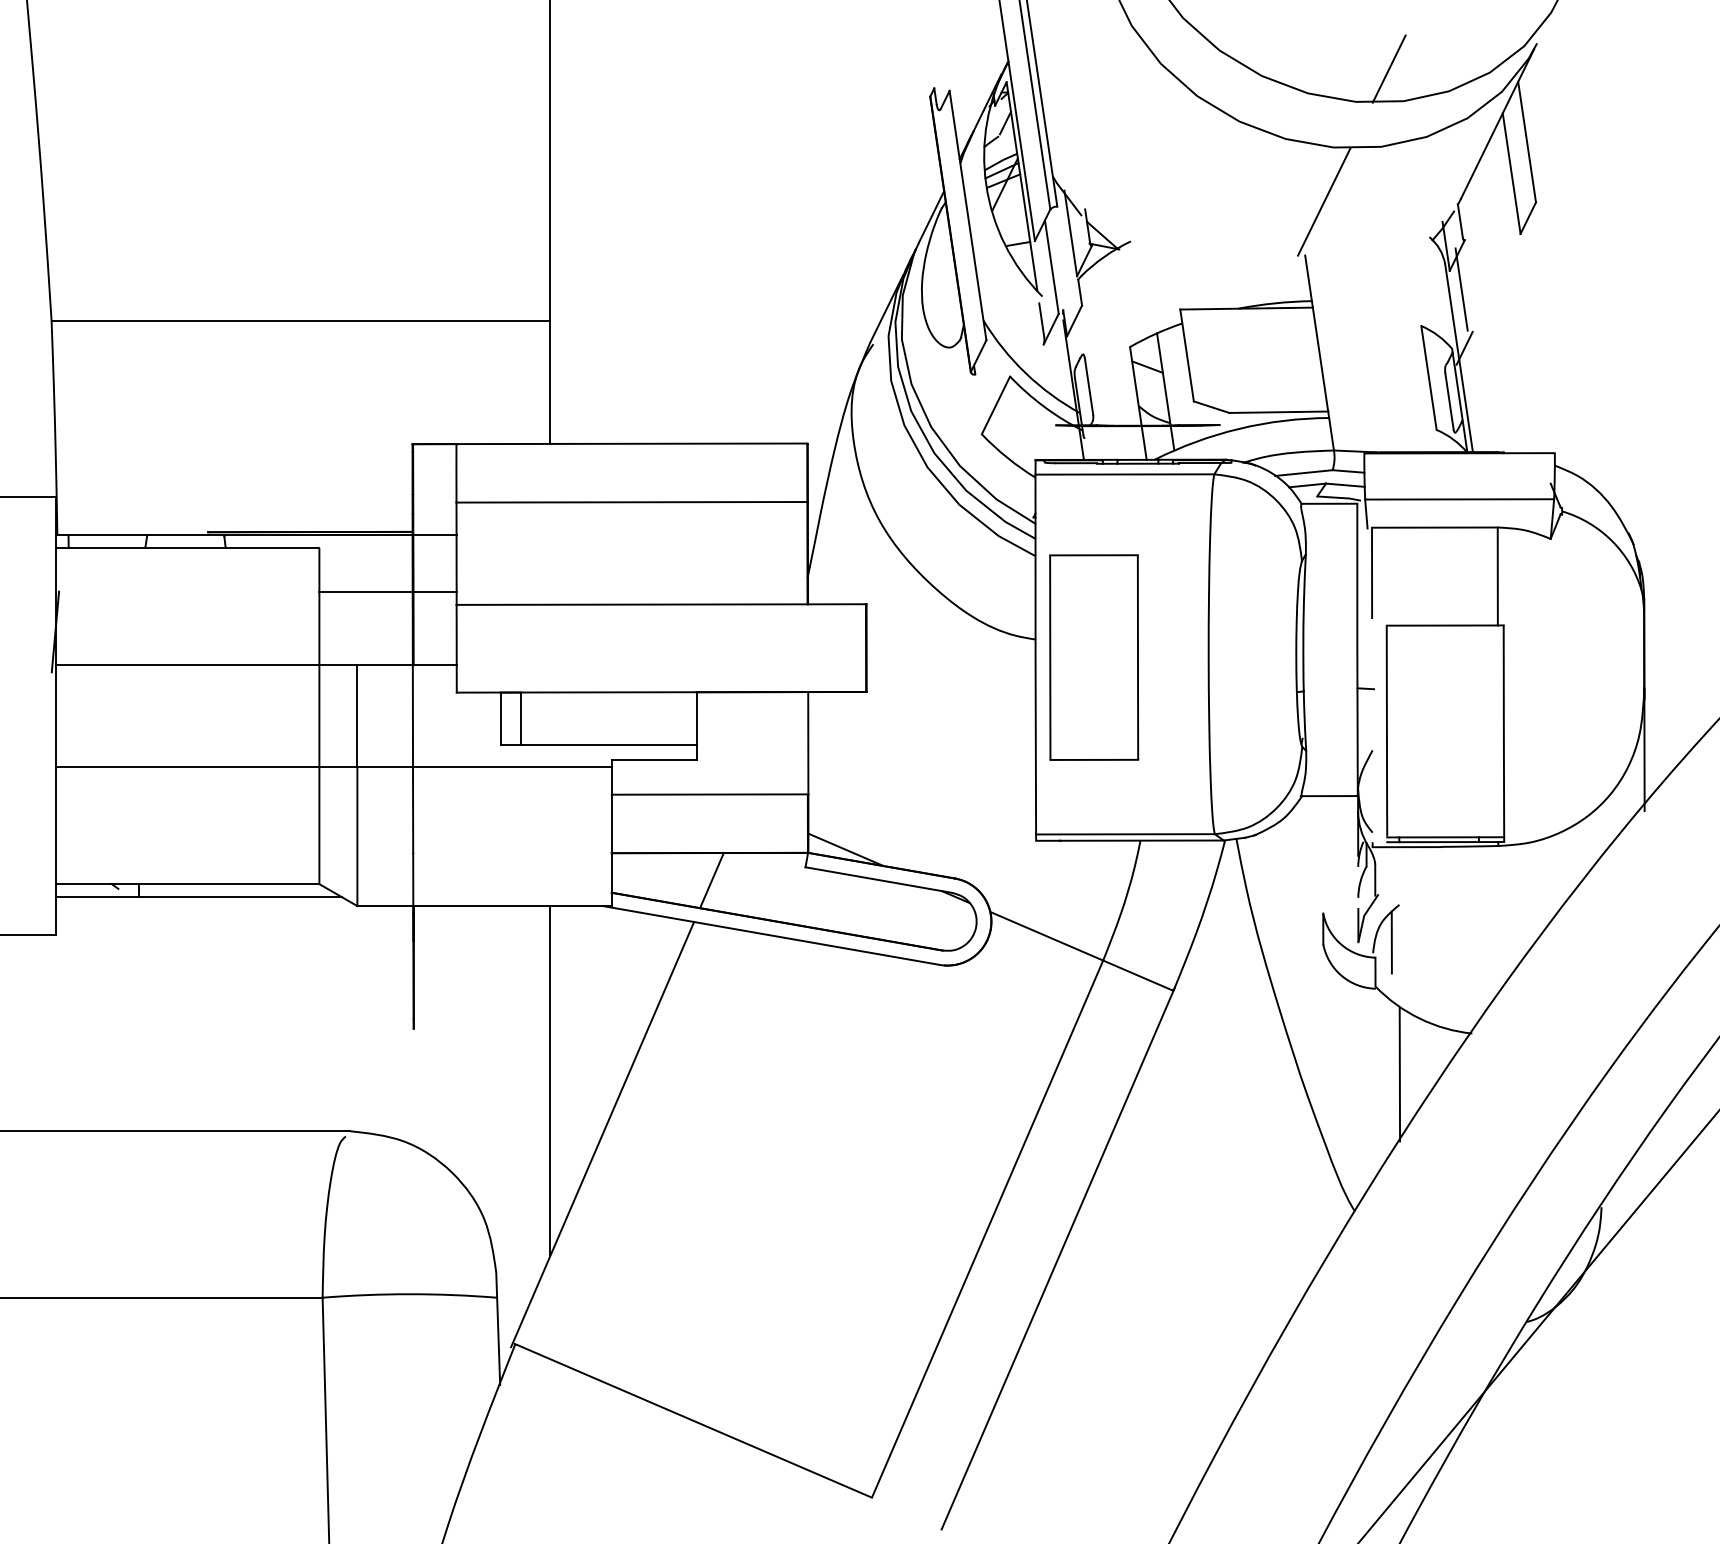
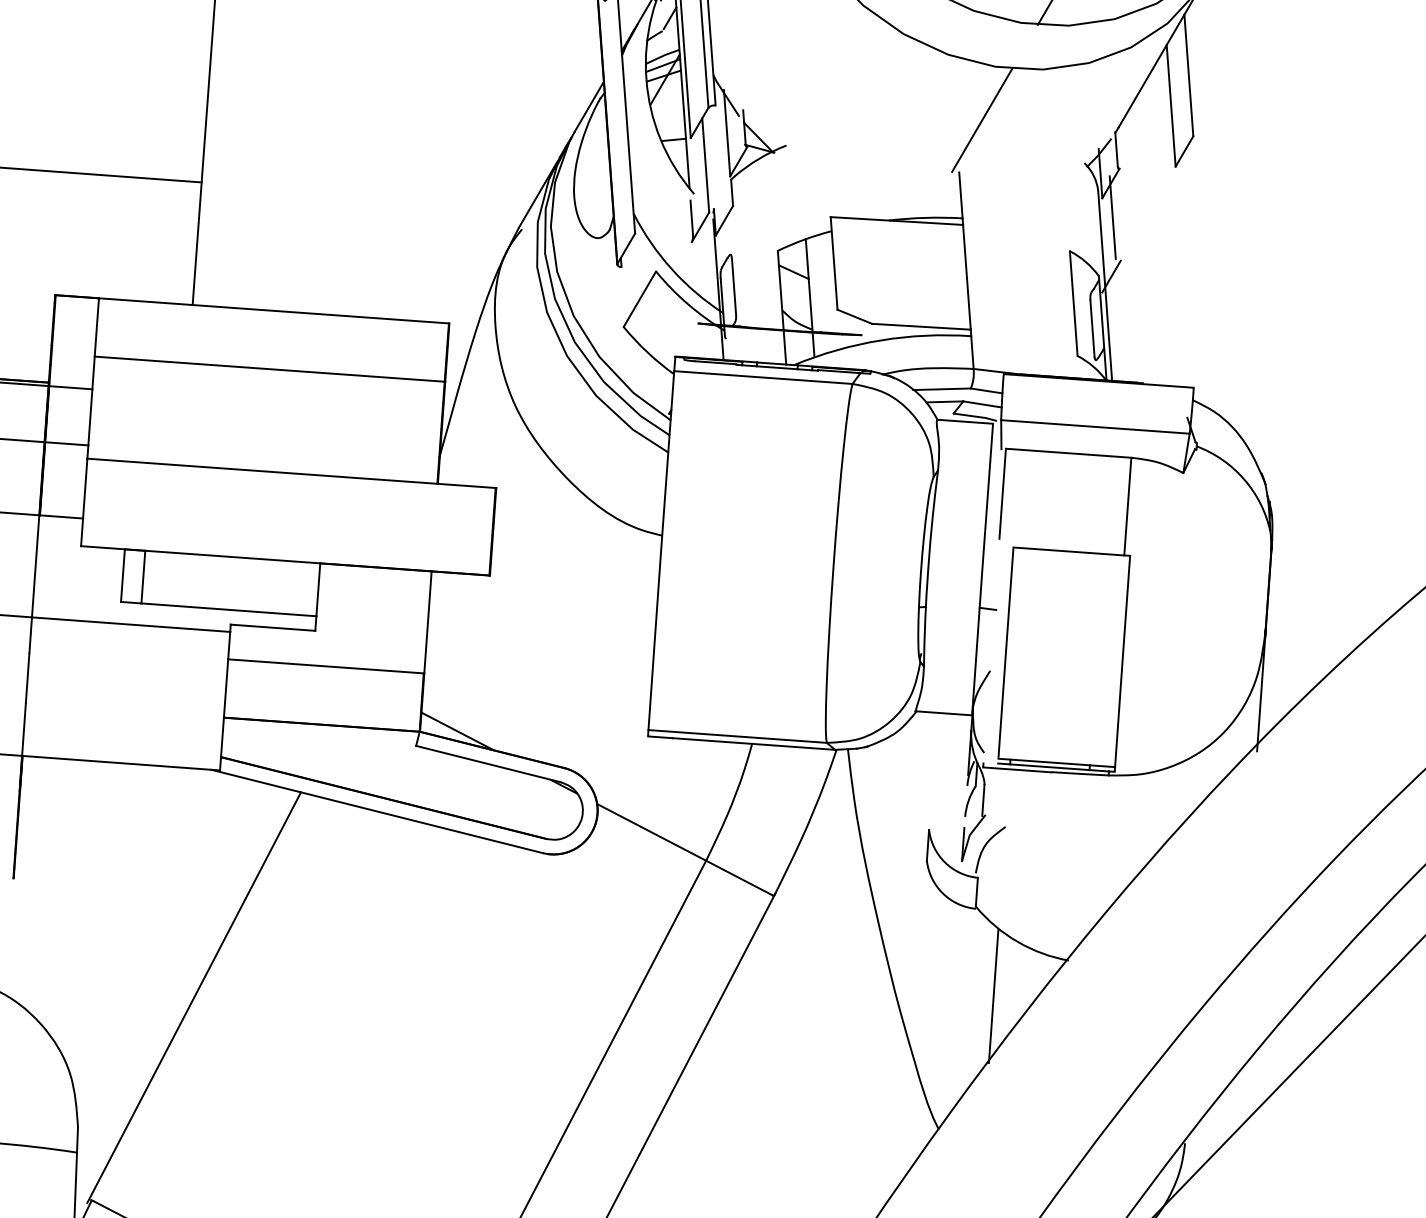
part: (1094, 657) -> (719, 557), removed
line: (711, 880) -> (321, 752), removed
line: (1391, 942) -> (995, 863), removed
line: (550, 1080) -> (146, 939), removed

